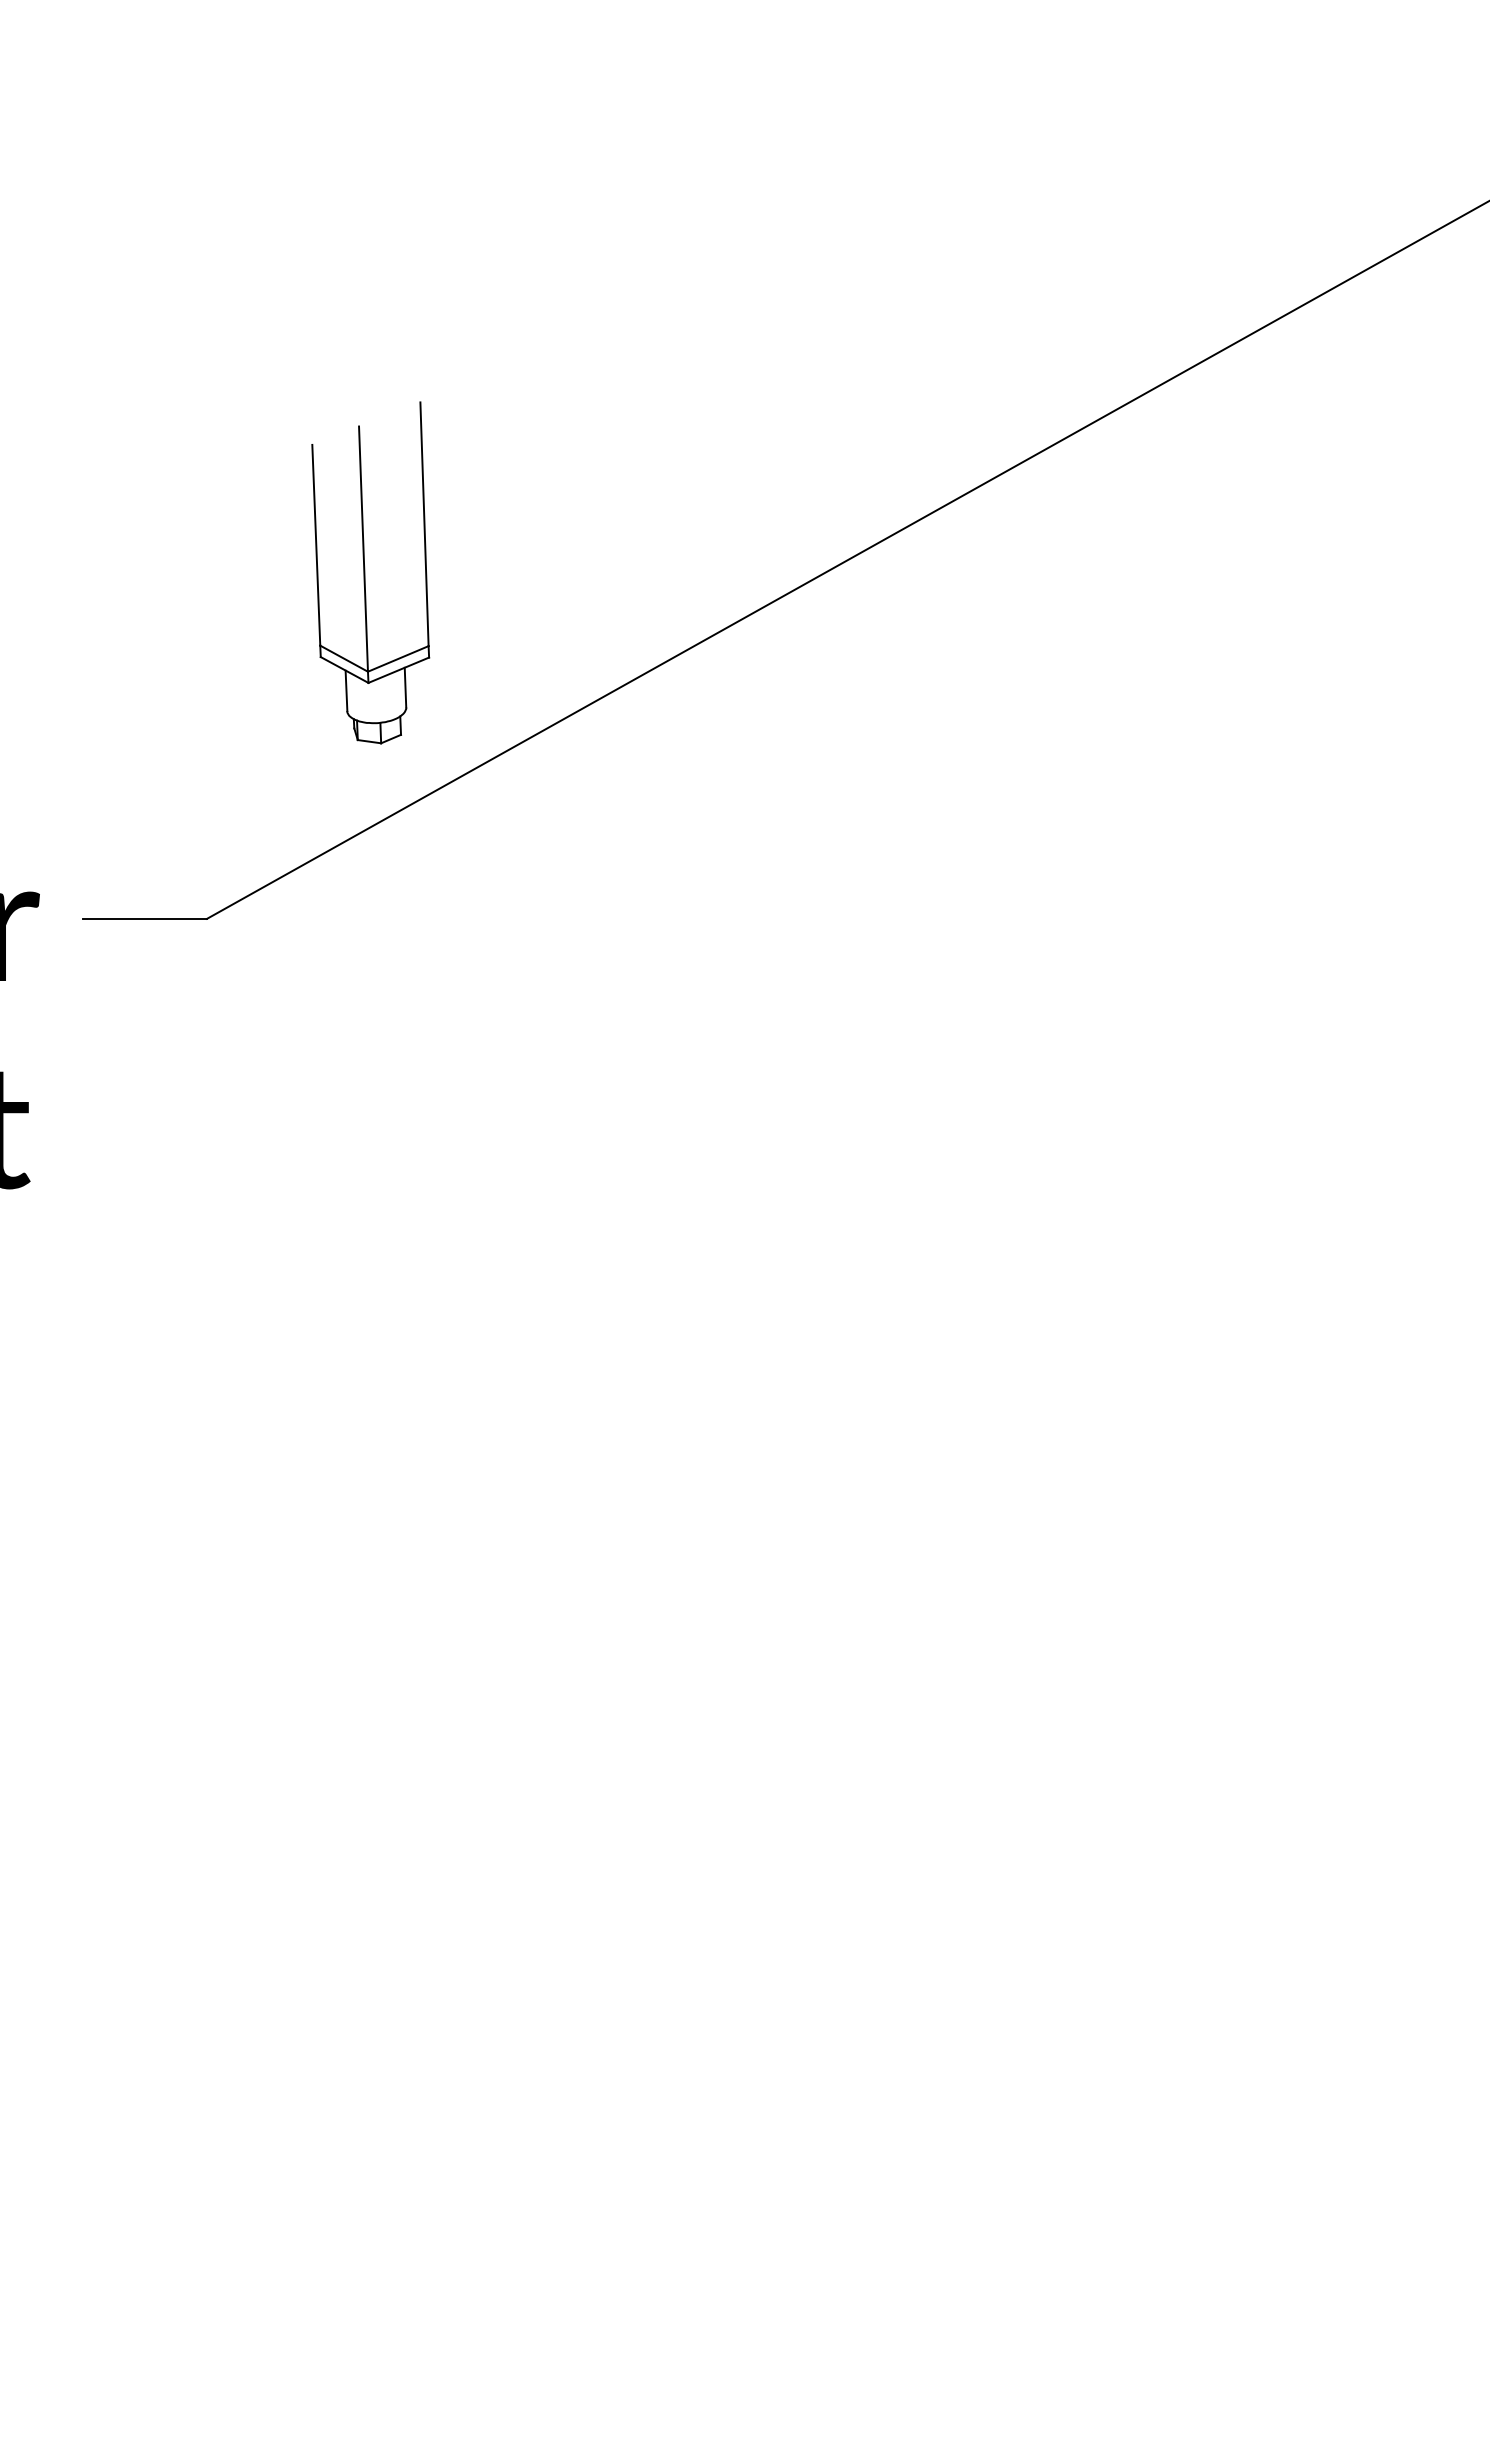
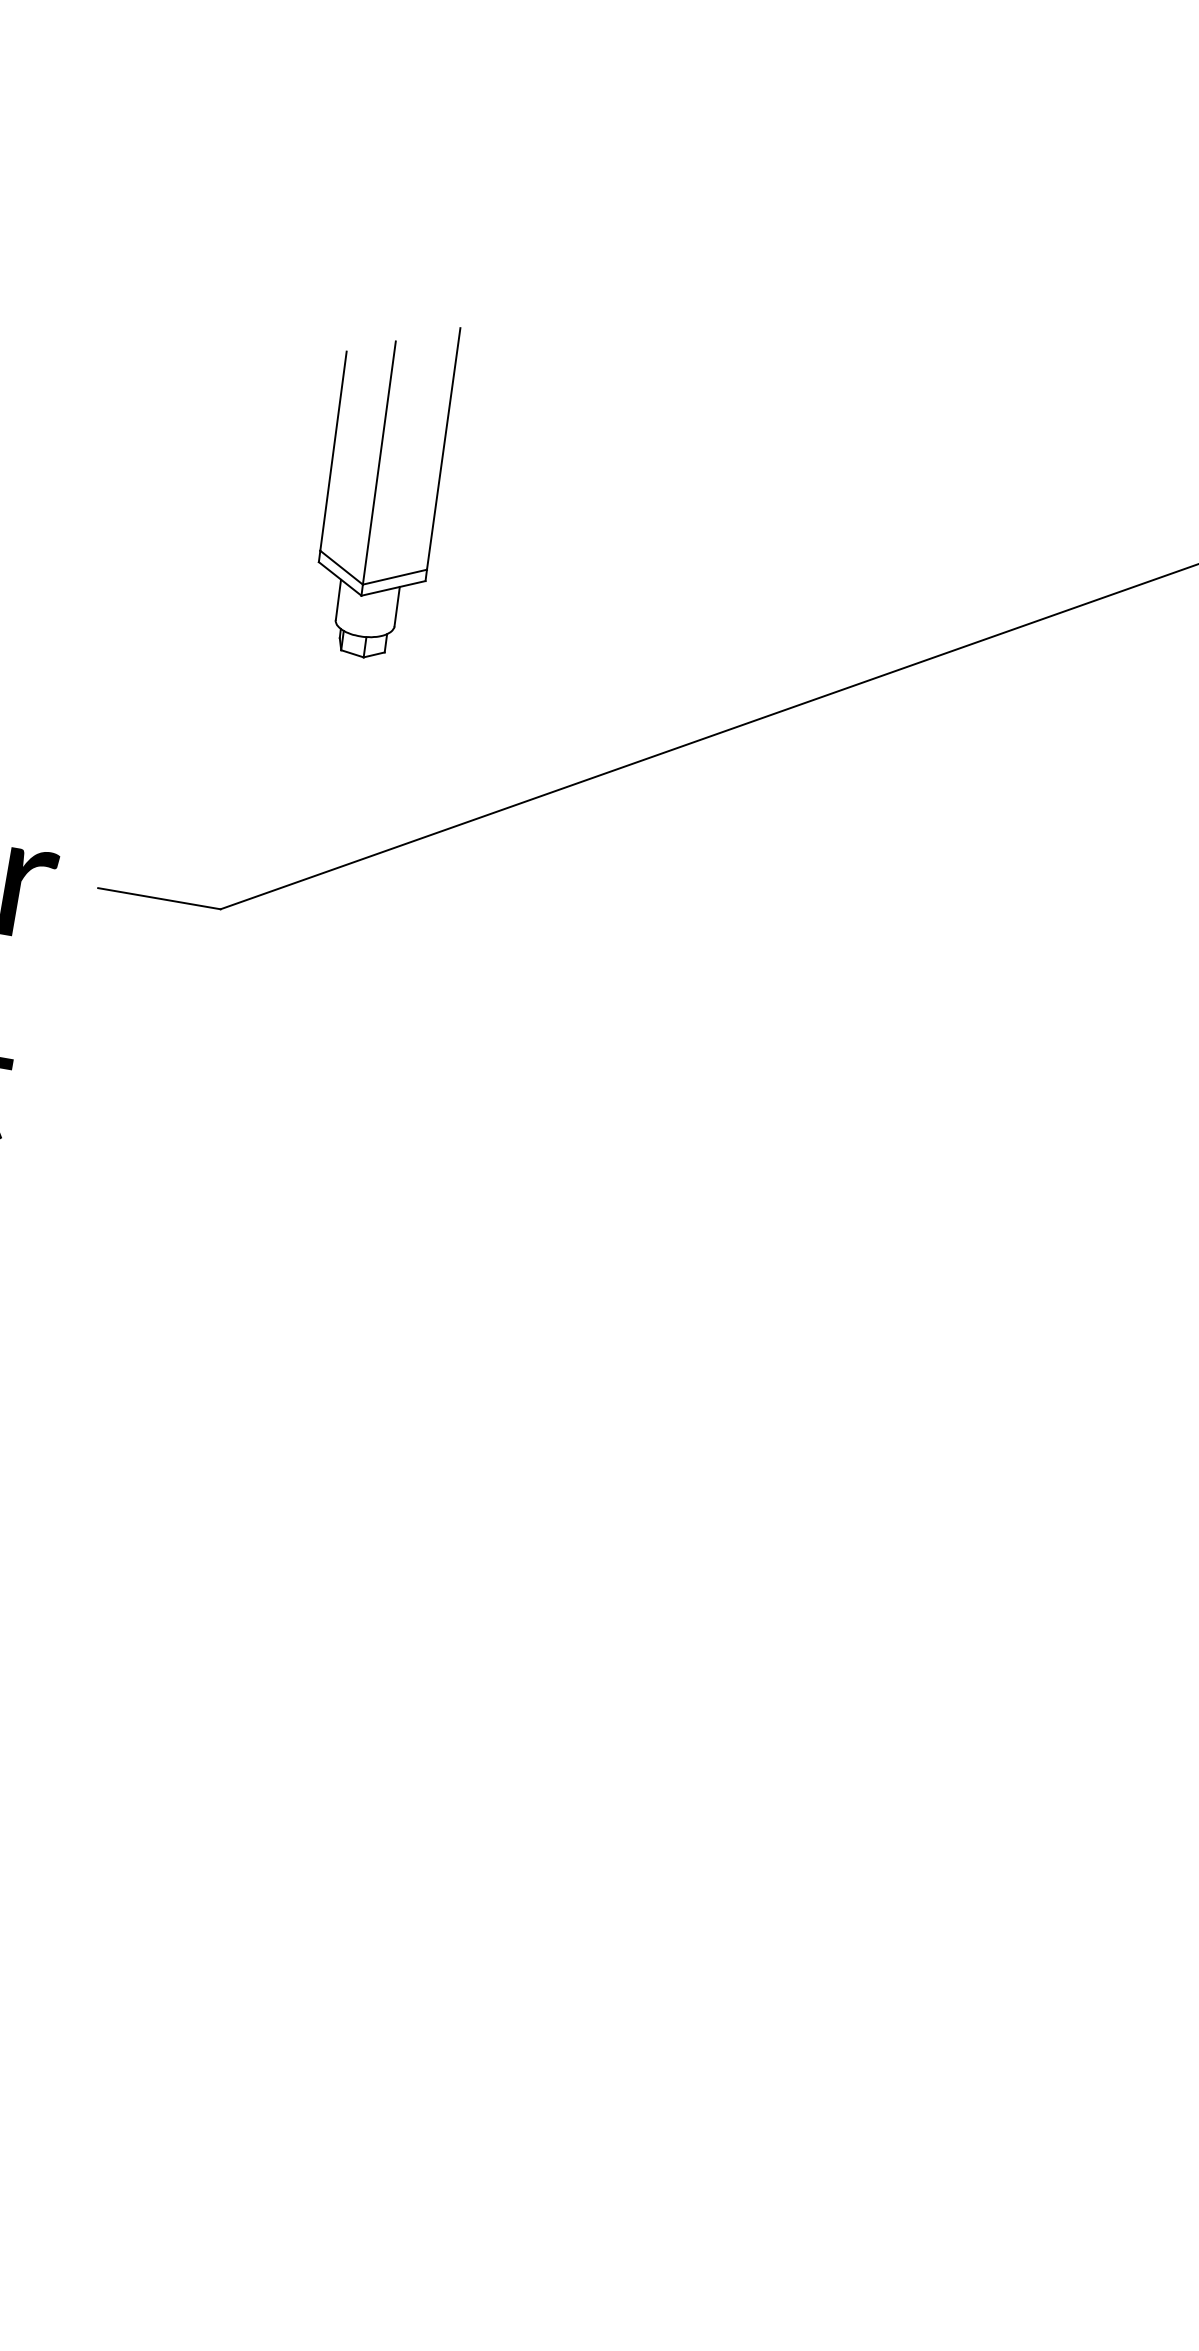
part: (370, 572) -> (382, 487), moved

